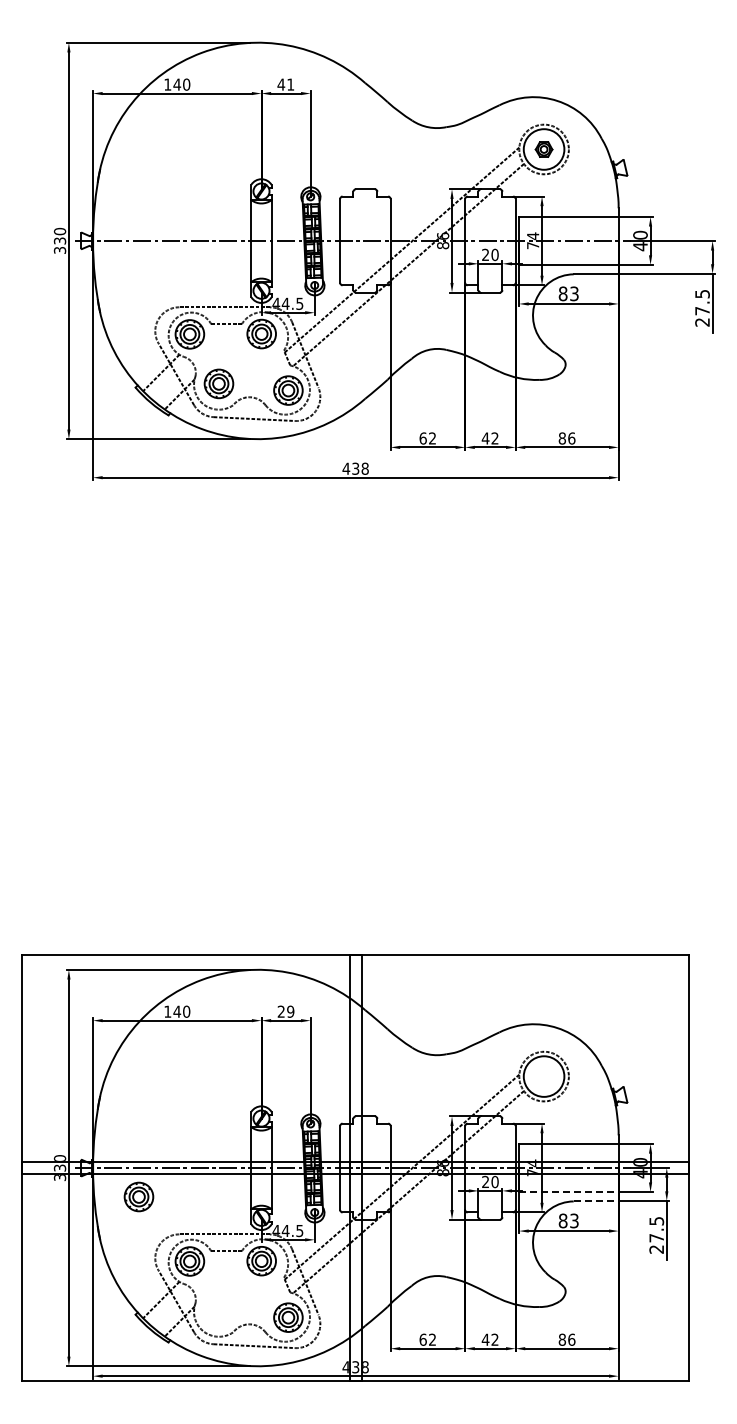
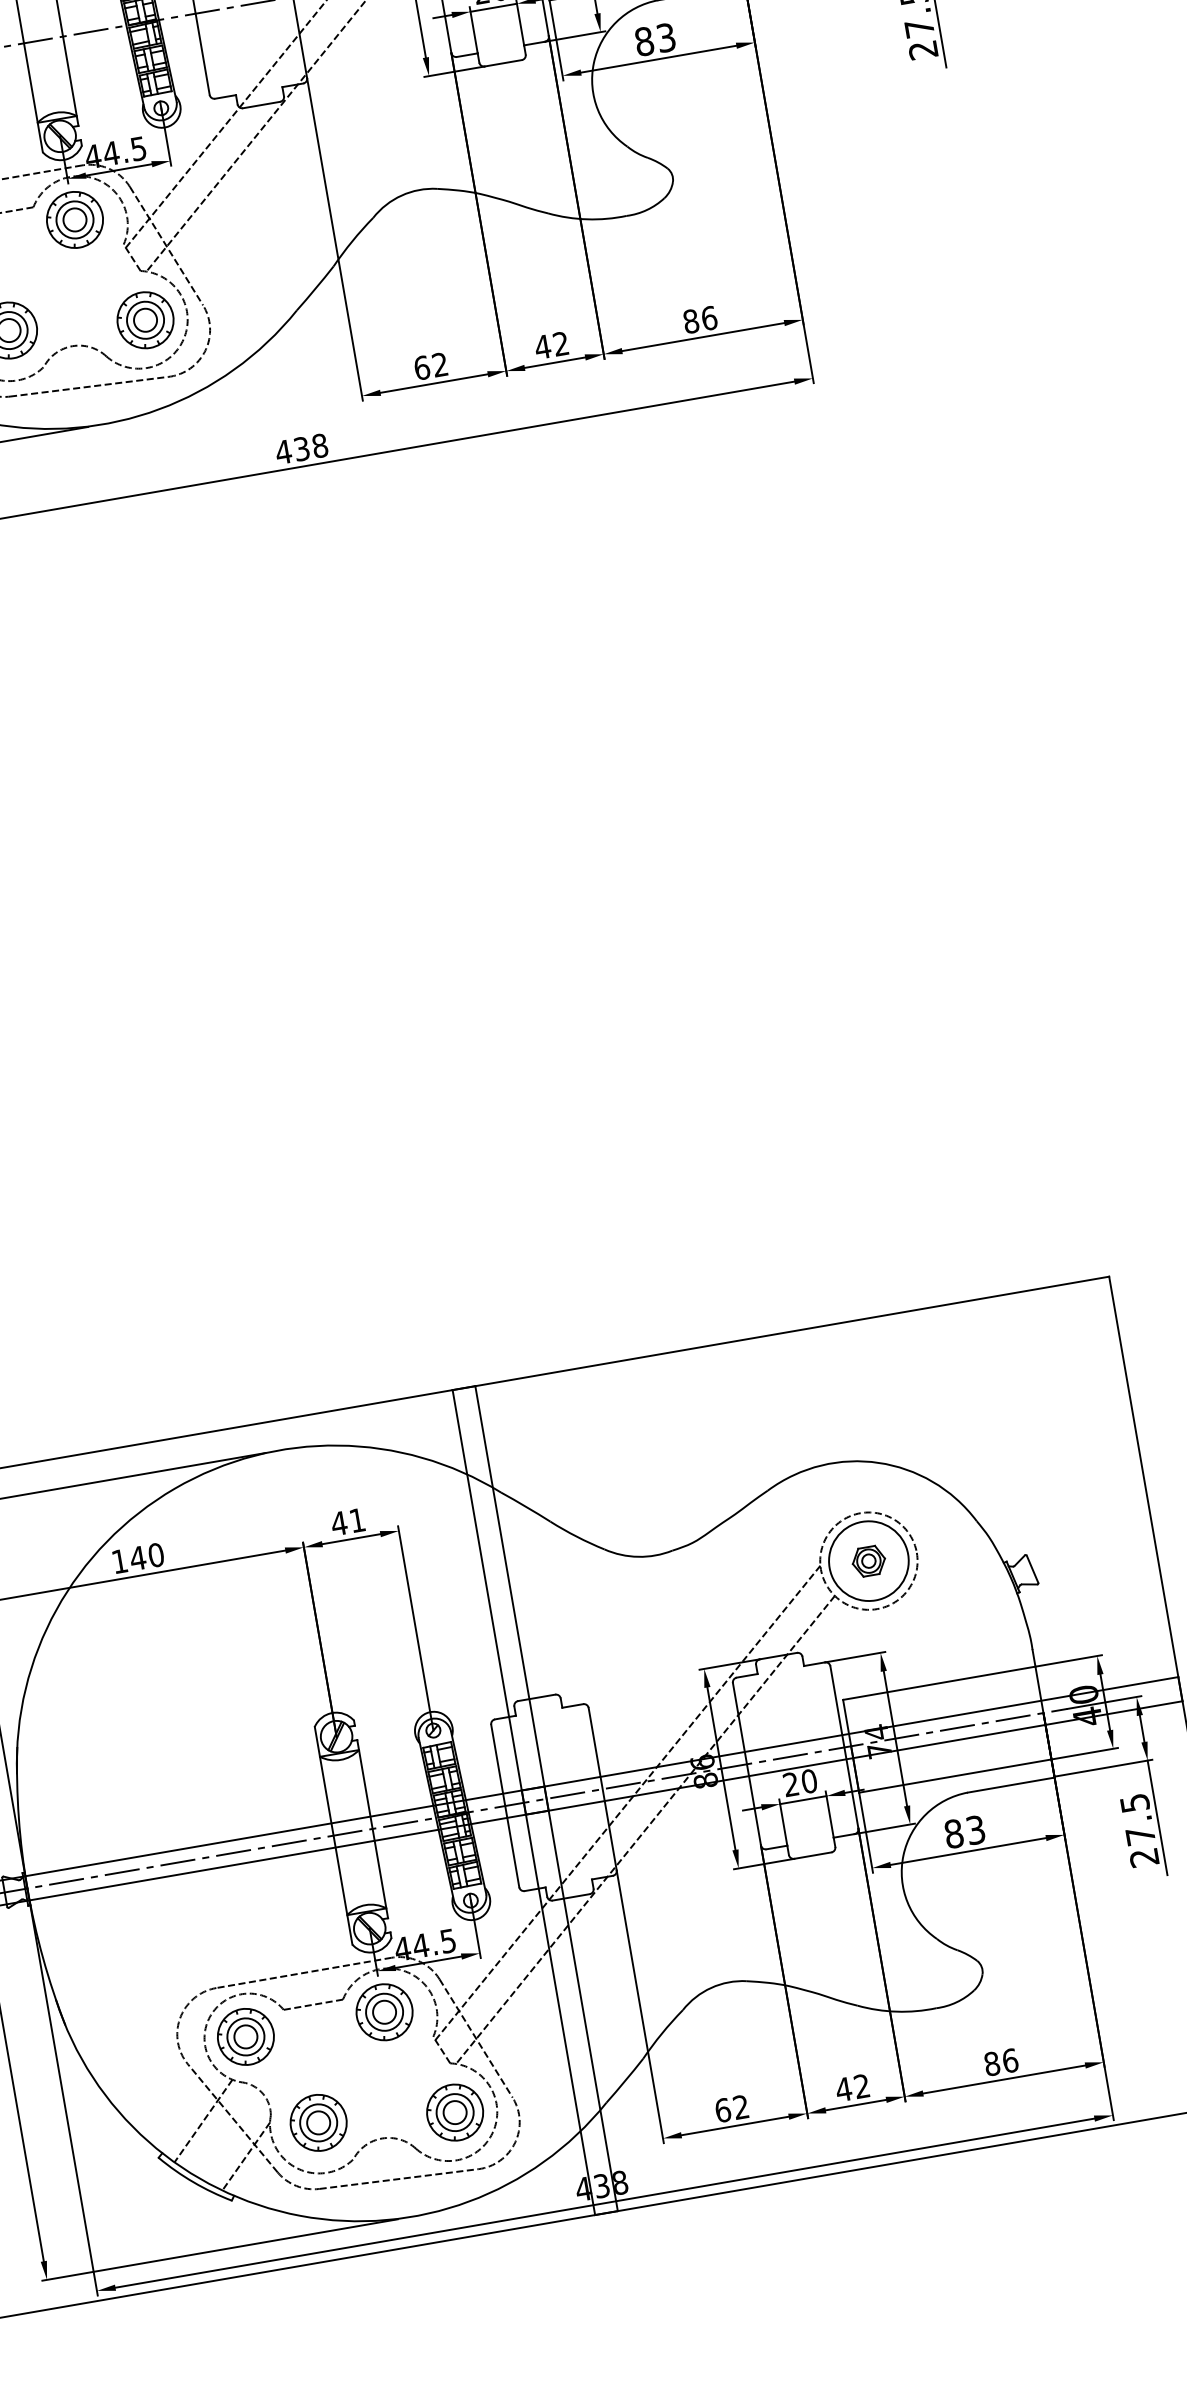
text: (285, 1011) -> (347, 1521), 29 -> 41
part: (543, 1076) -> (867, 1561), added
line: (568, 1192) -> (954, 1777), dashed -> solid
part: (138, 1196) -> (317, 2122), moved
line: (596, 1201) -> (1011, 1785), dashed -> solid

